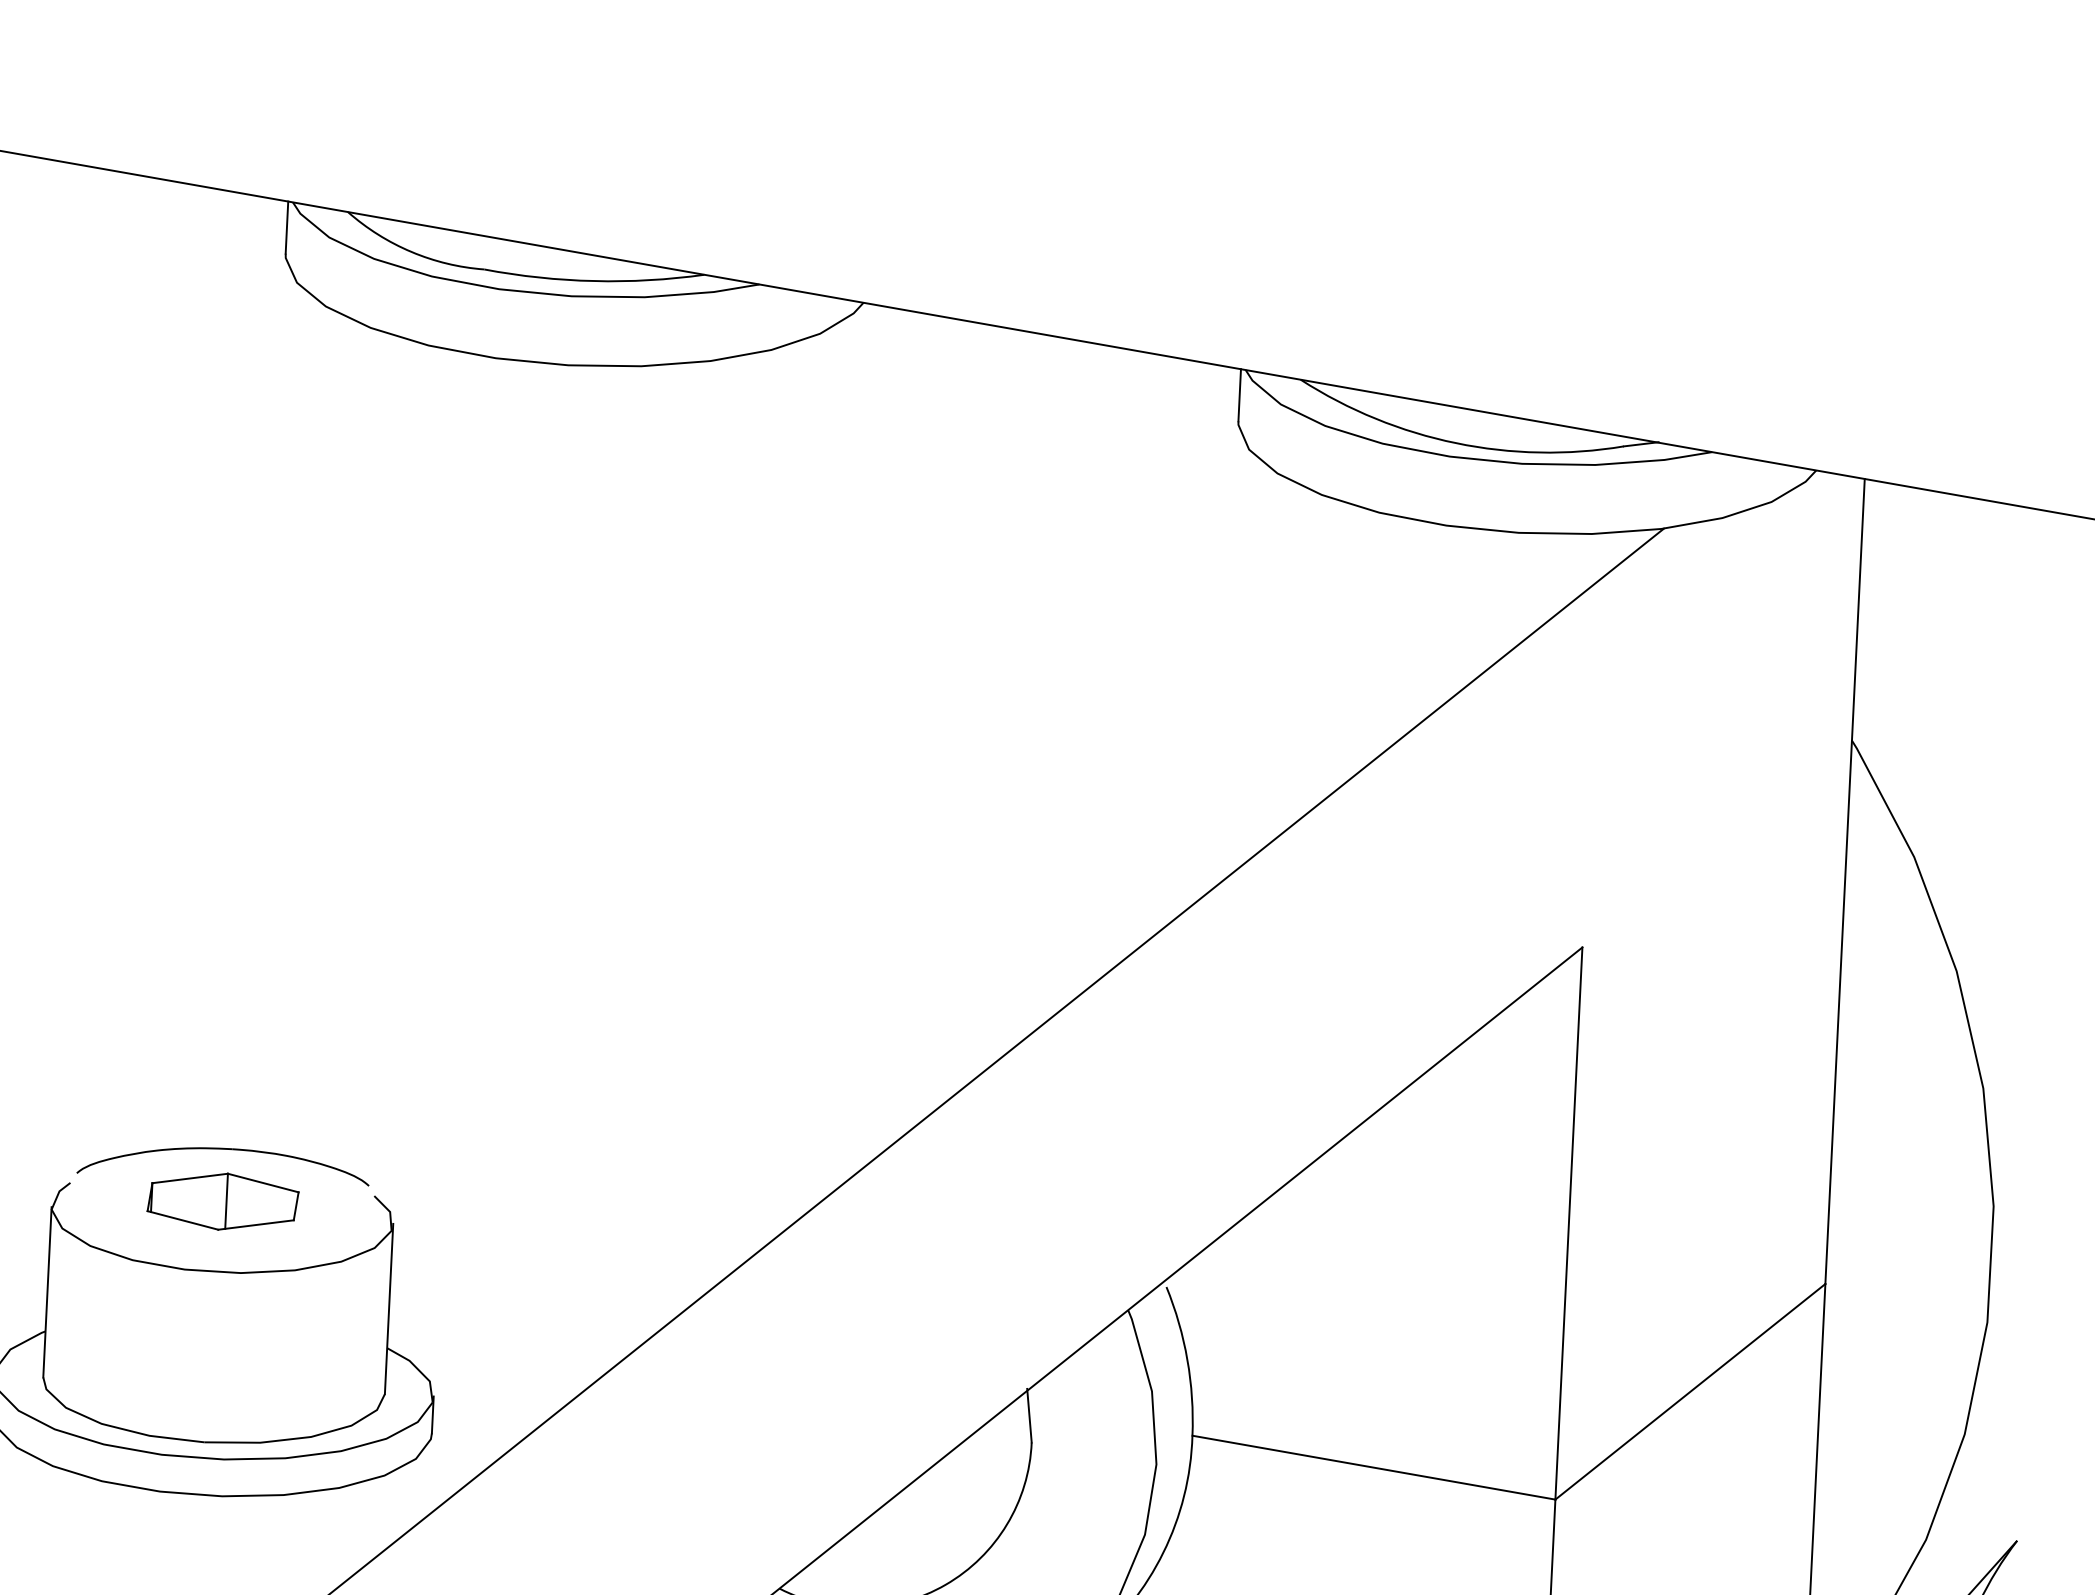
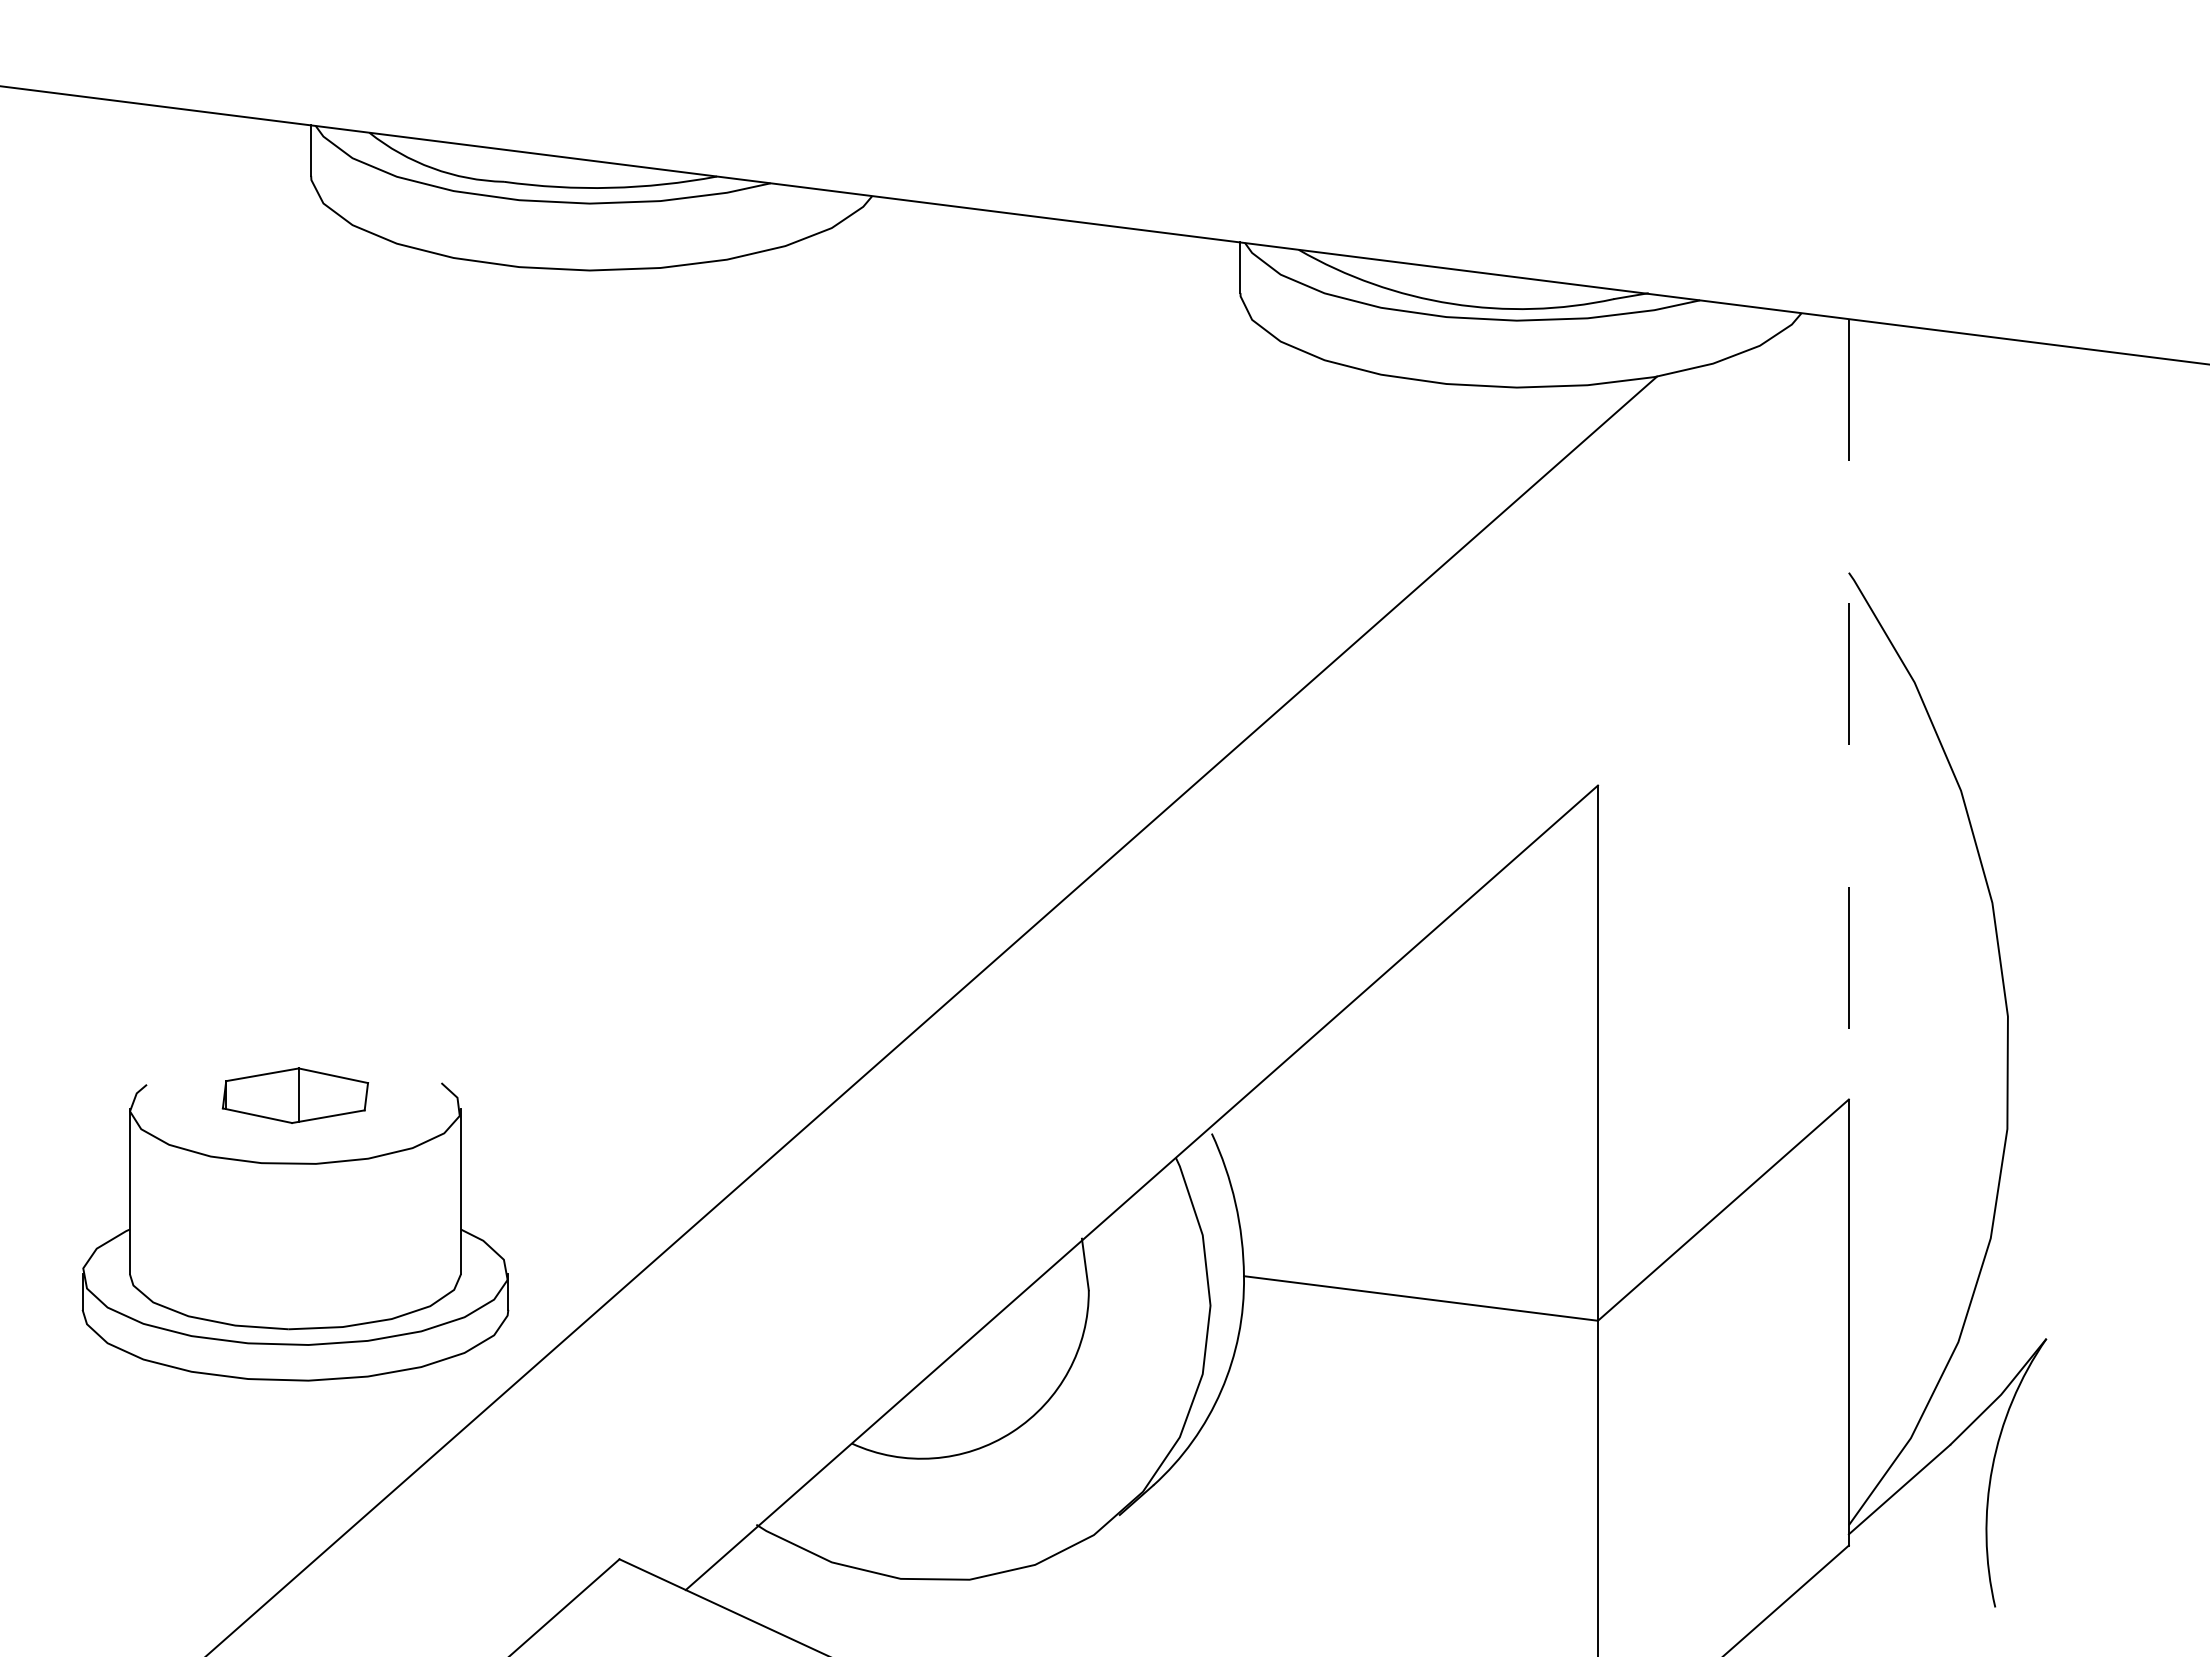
line: (1844, 881) -> (1848, 709), solid -> dashed
part: (224, 1149) -> (294, 1045), removed

